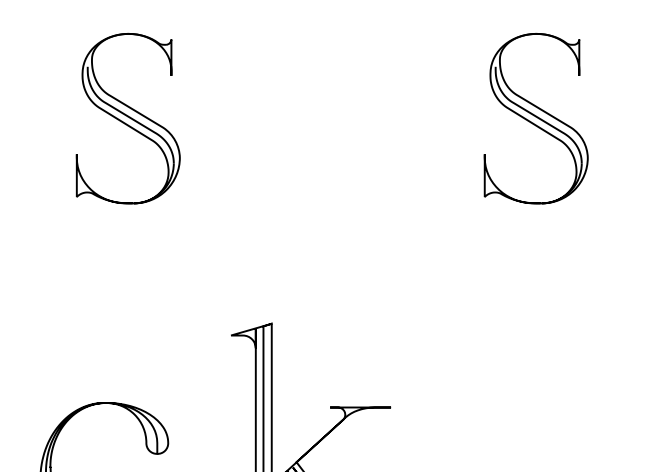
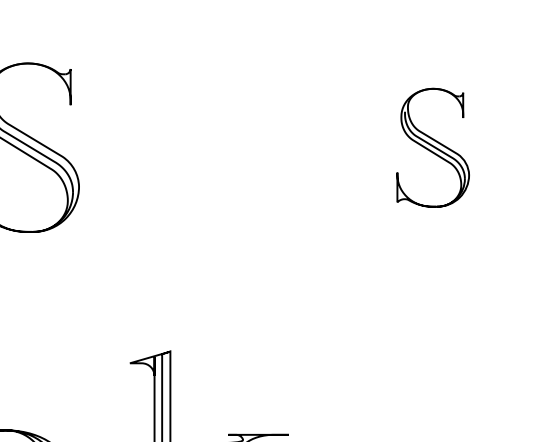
part: (535, 118) -> (432, 147), size x0.7

